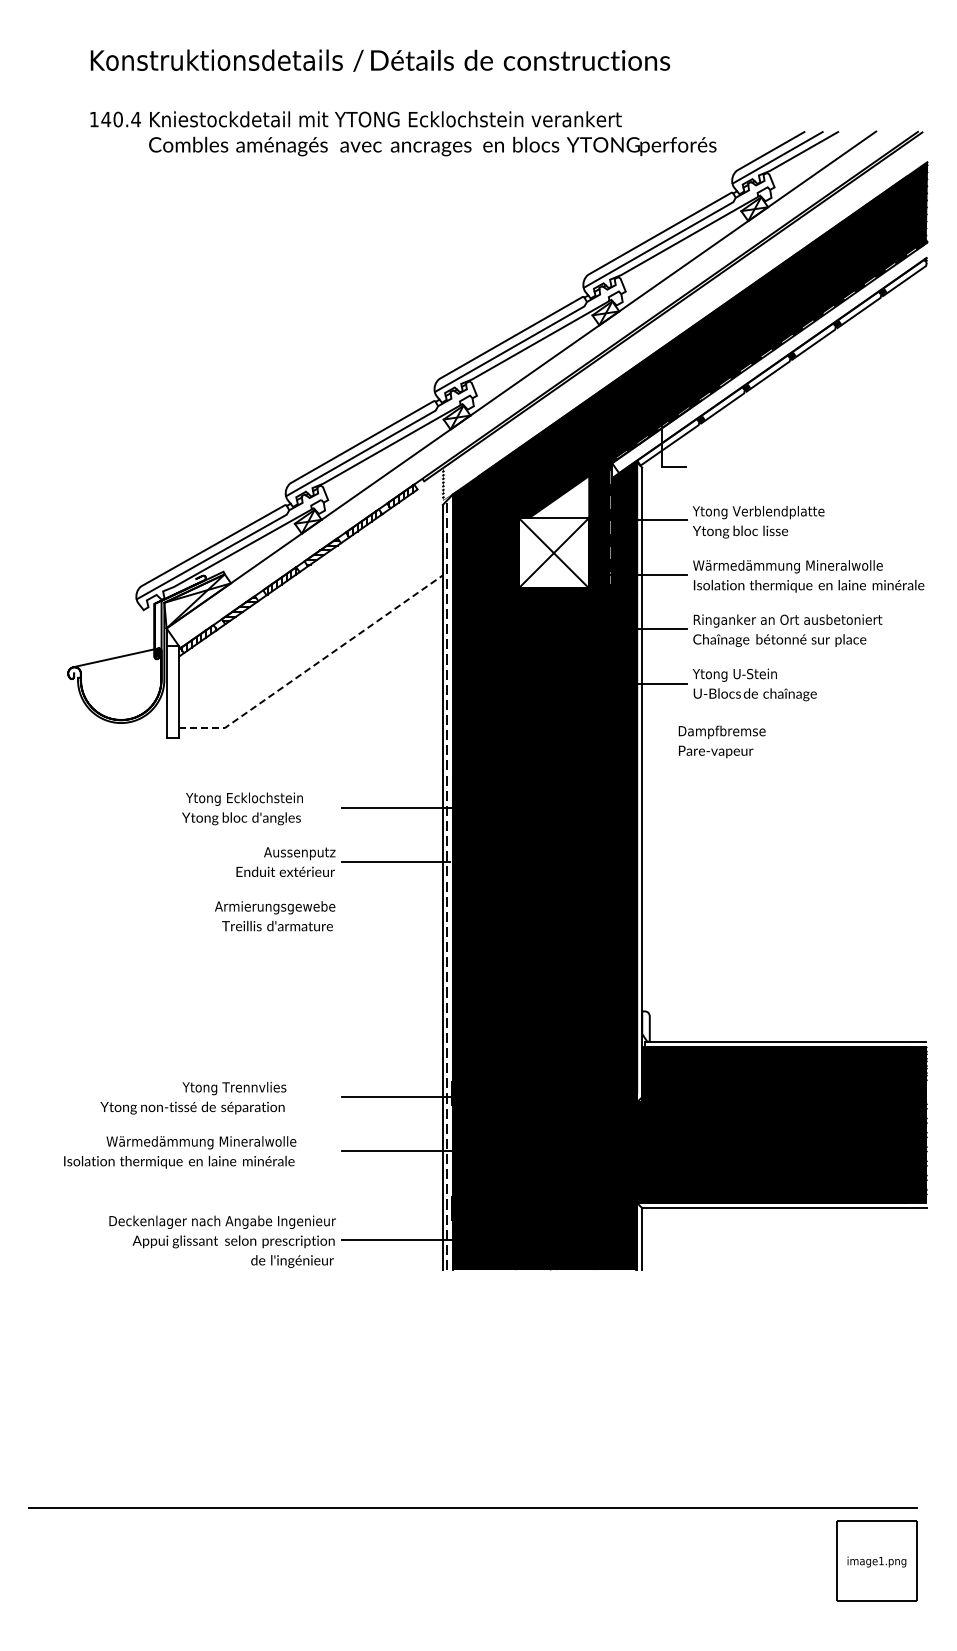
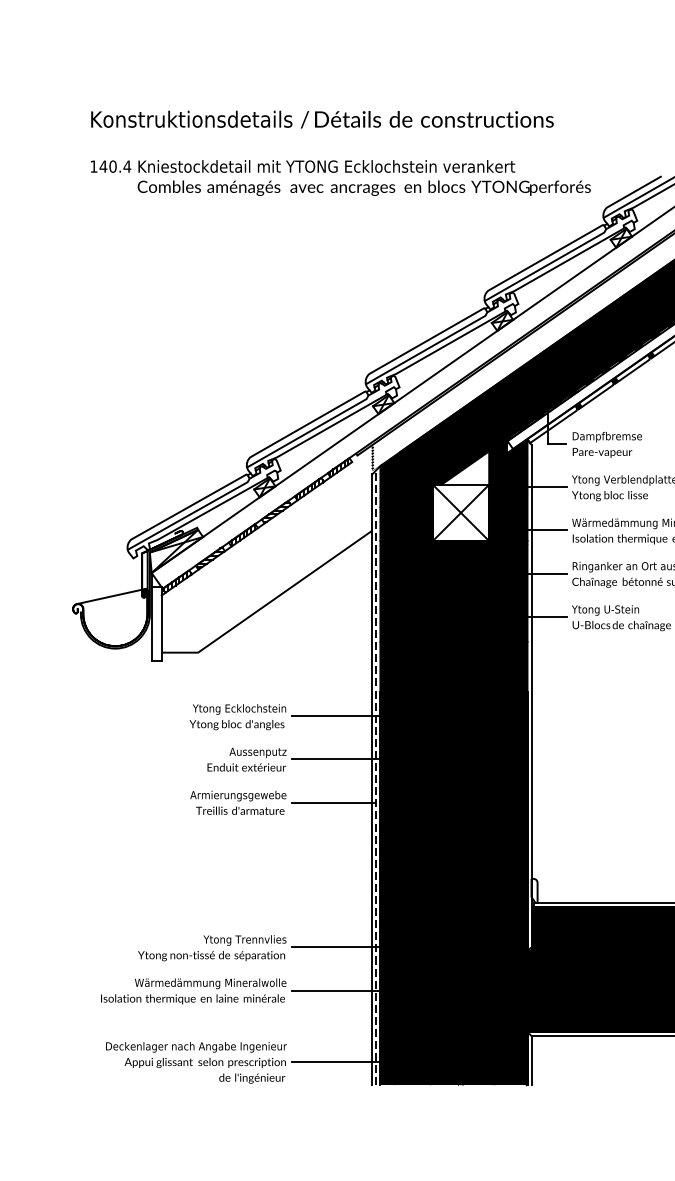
line: (314, 665) -> (269, 602), dashed -> solid
text: (721, 741) -> (606, 444), moved
text: (242, 808) -> (237, 716), moved
line: (394, 916) -> (333, 803), added
text: (193, 1098) -> (212, 948), moved
text: (180, 1152) -> (193, 991), moved

